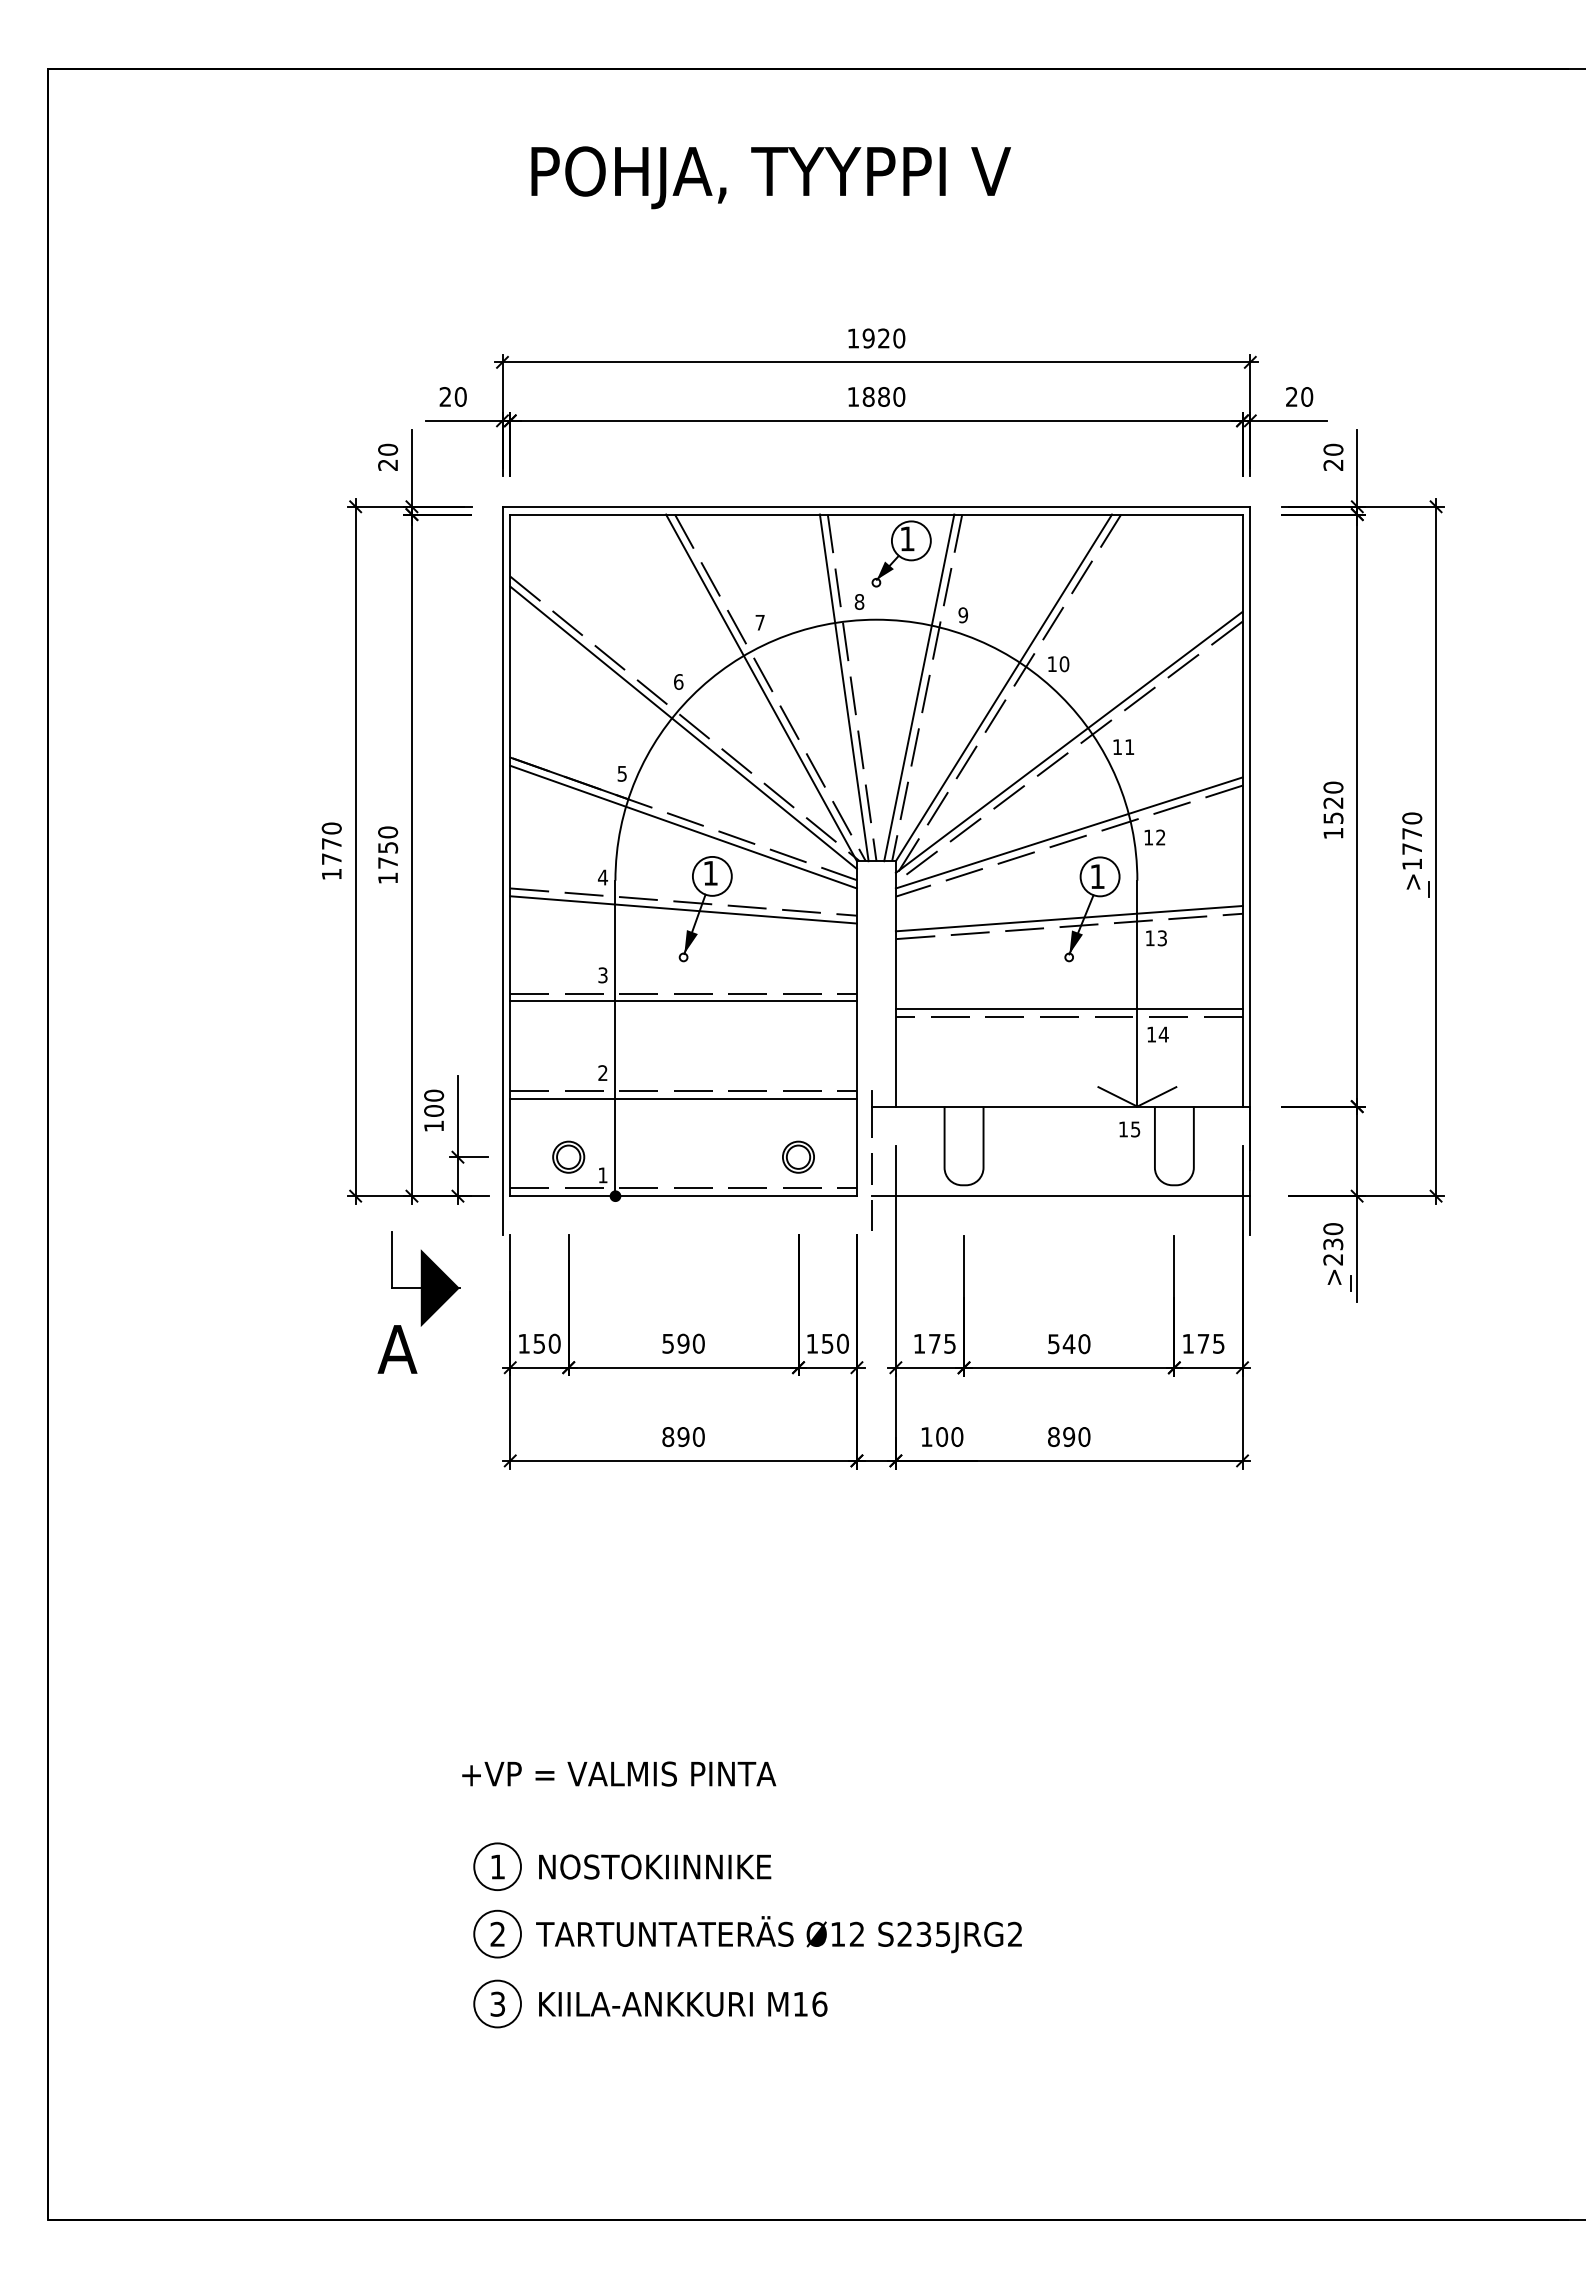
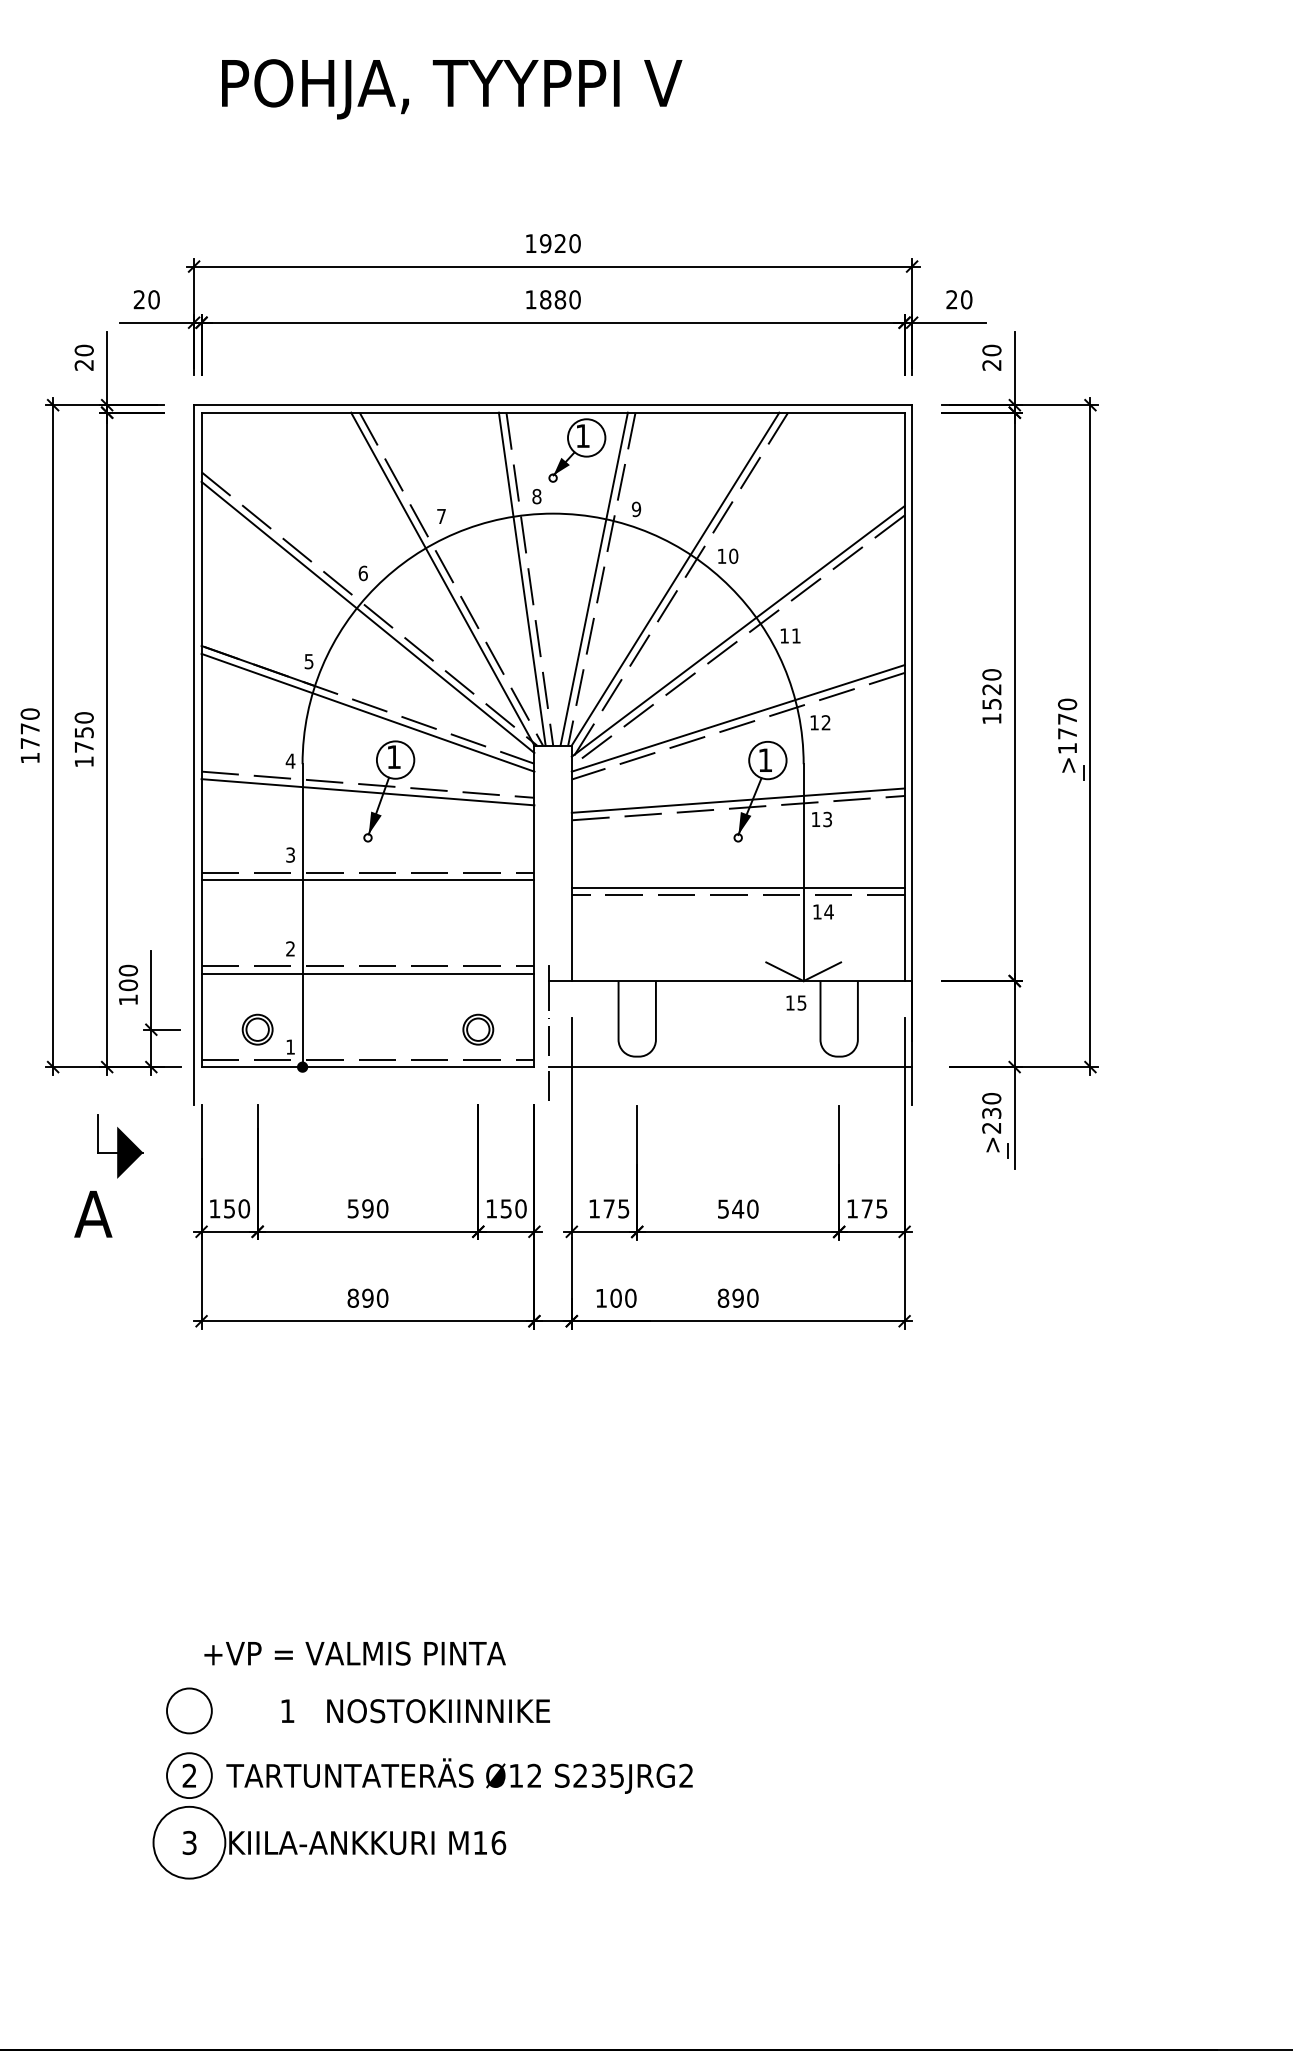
part: (425, 1278) -> (120, 1146), size x0.7
text: (619, 1773) -> (355, 1653), moved
text: (631, 1866) -> (415, 1710), moved
circle: (497, 2003) -> (189, 1842), size x1.6

